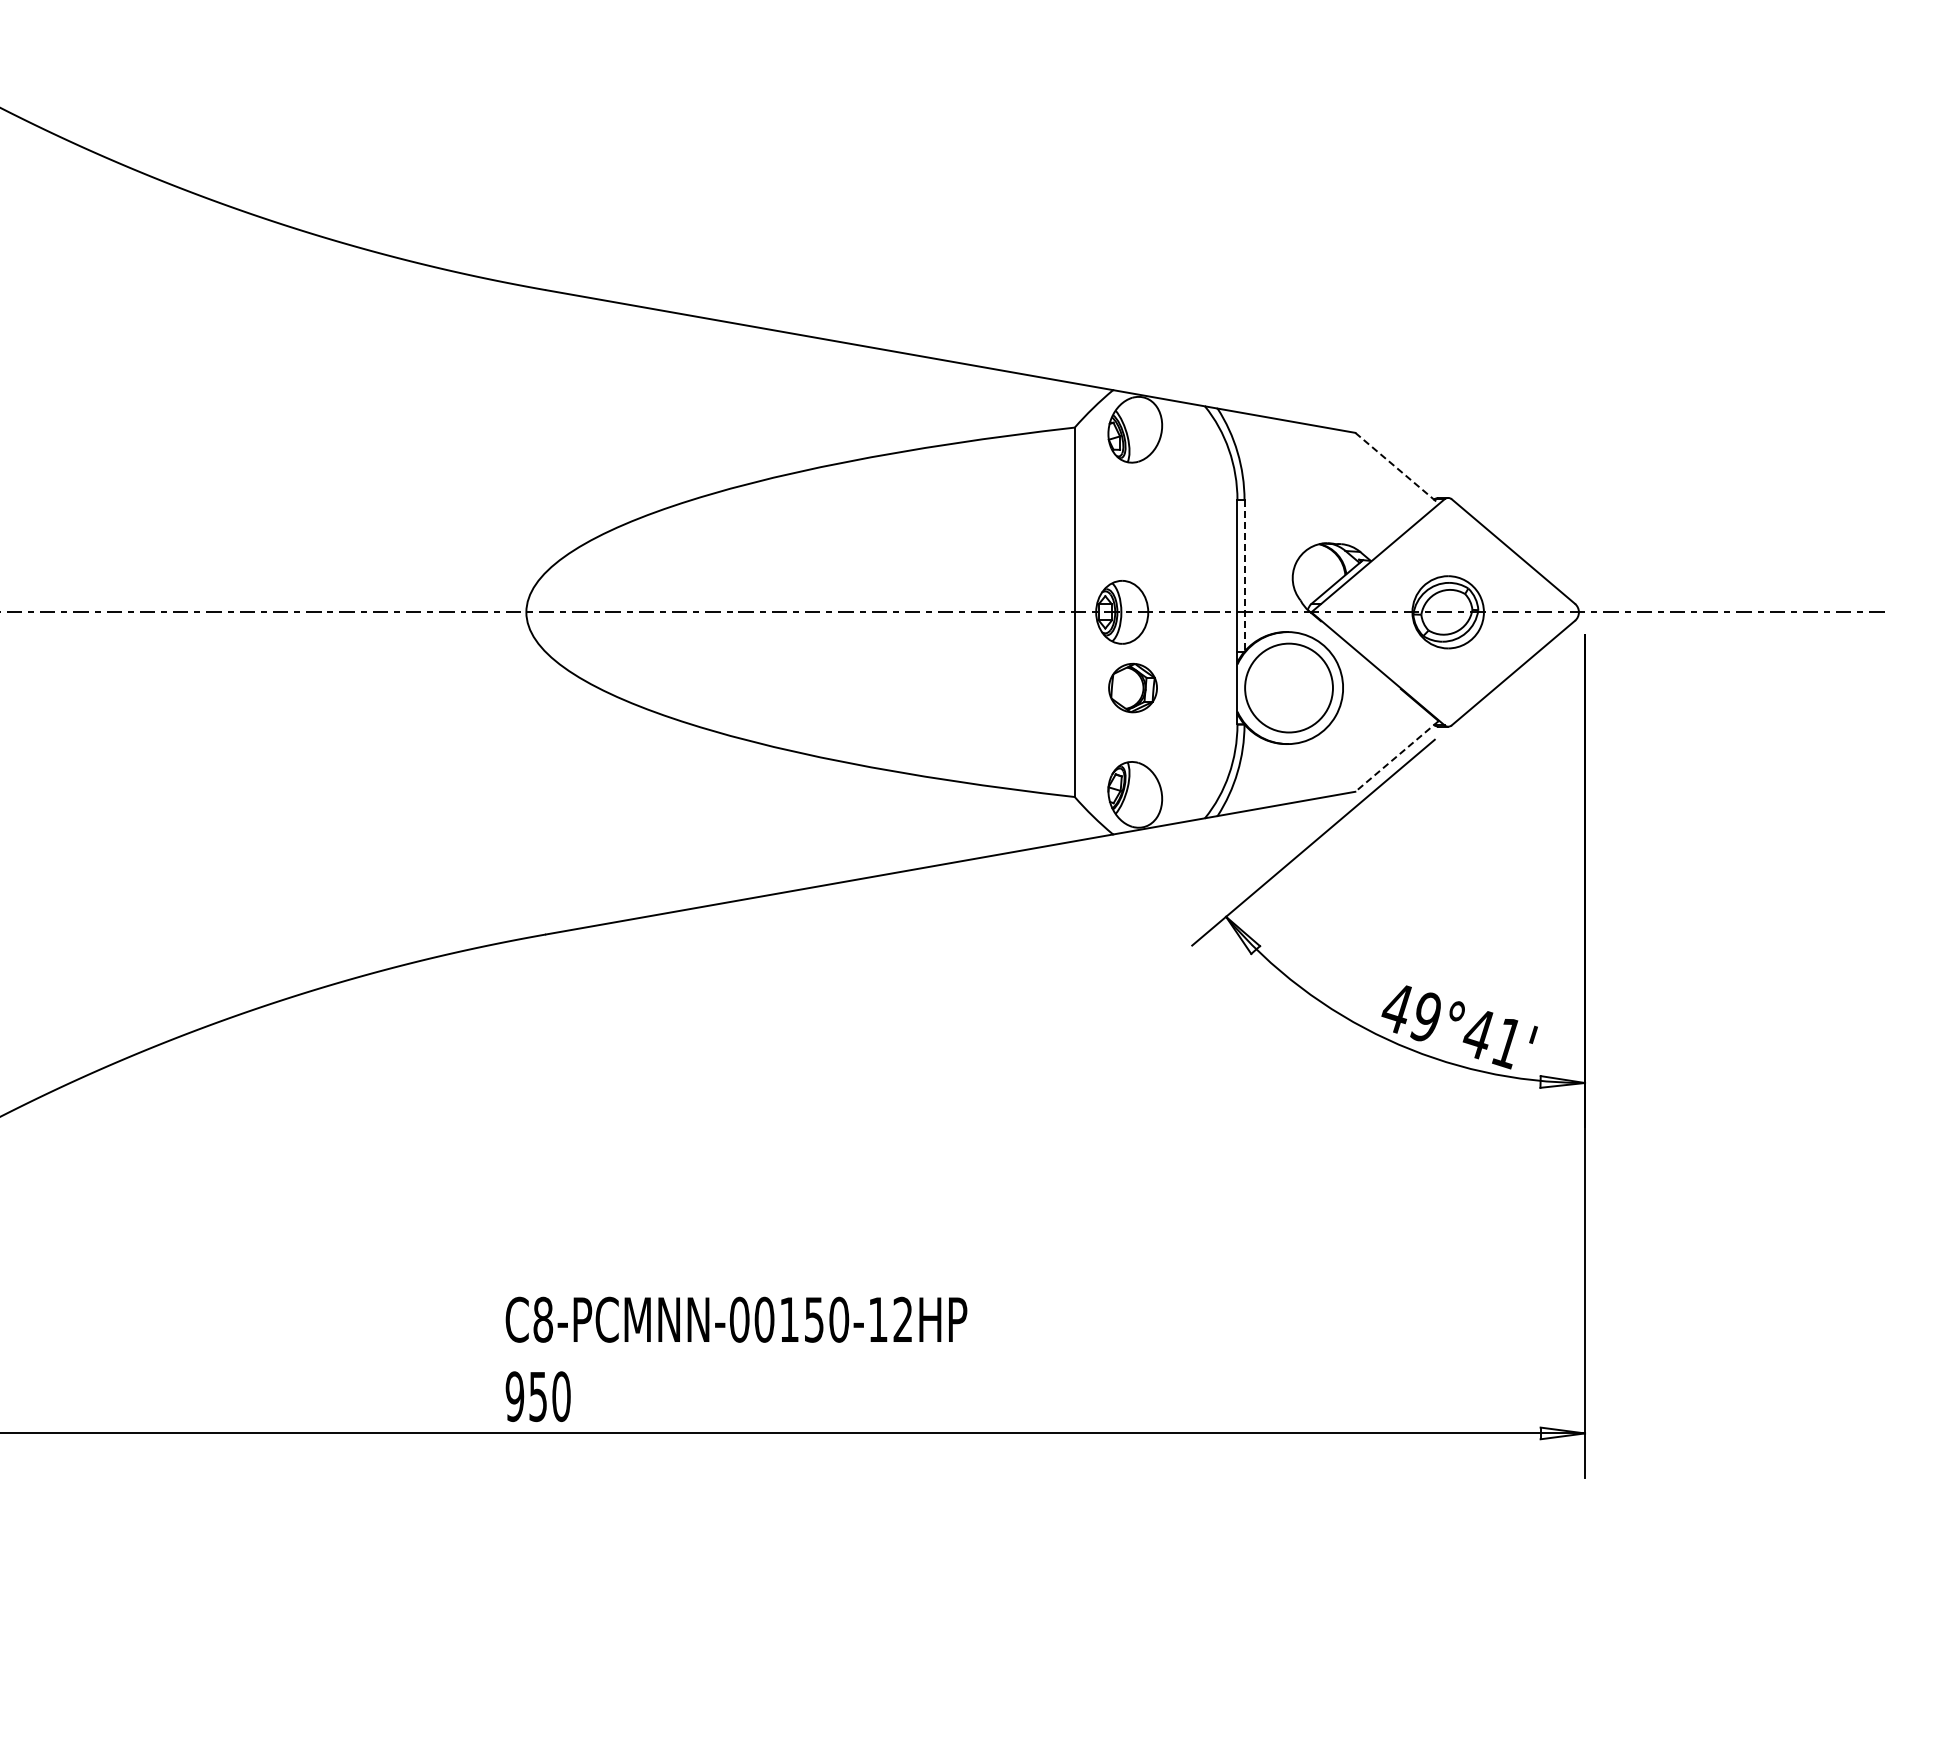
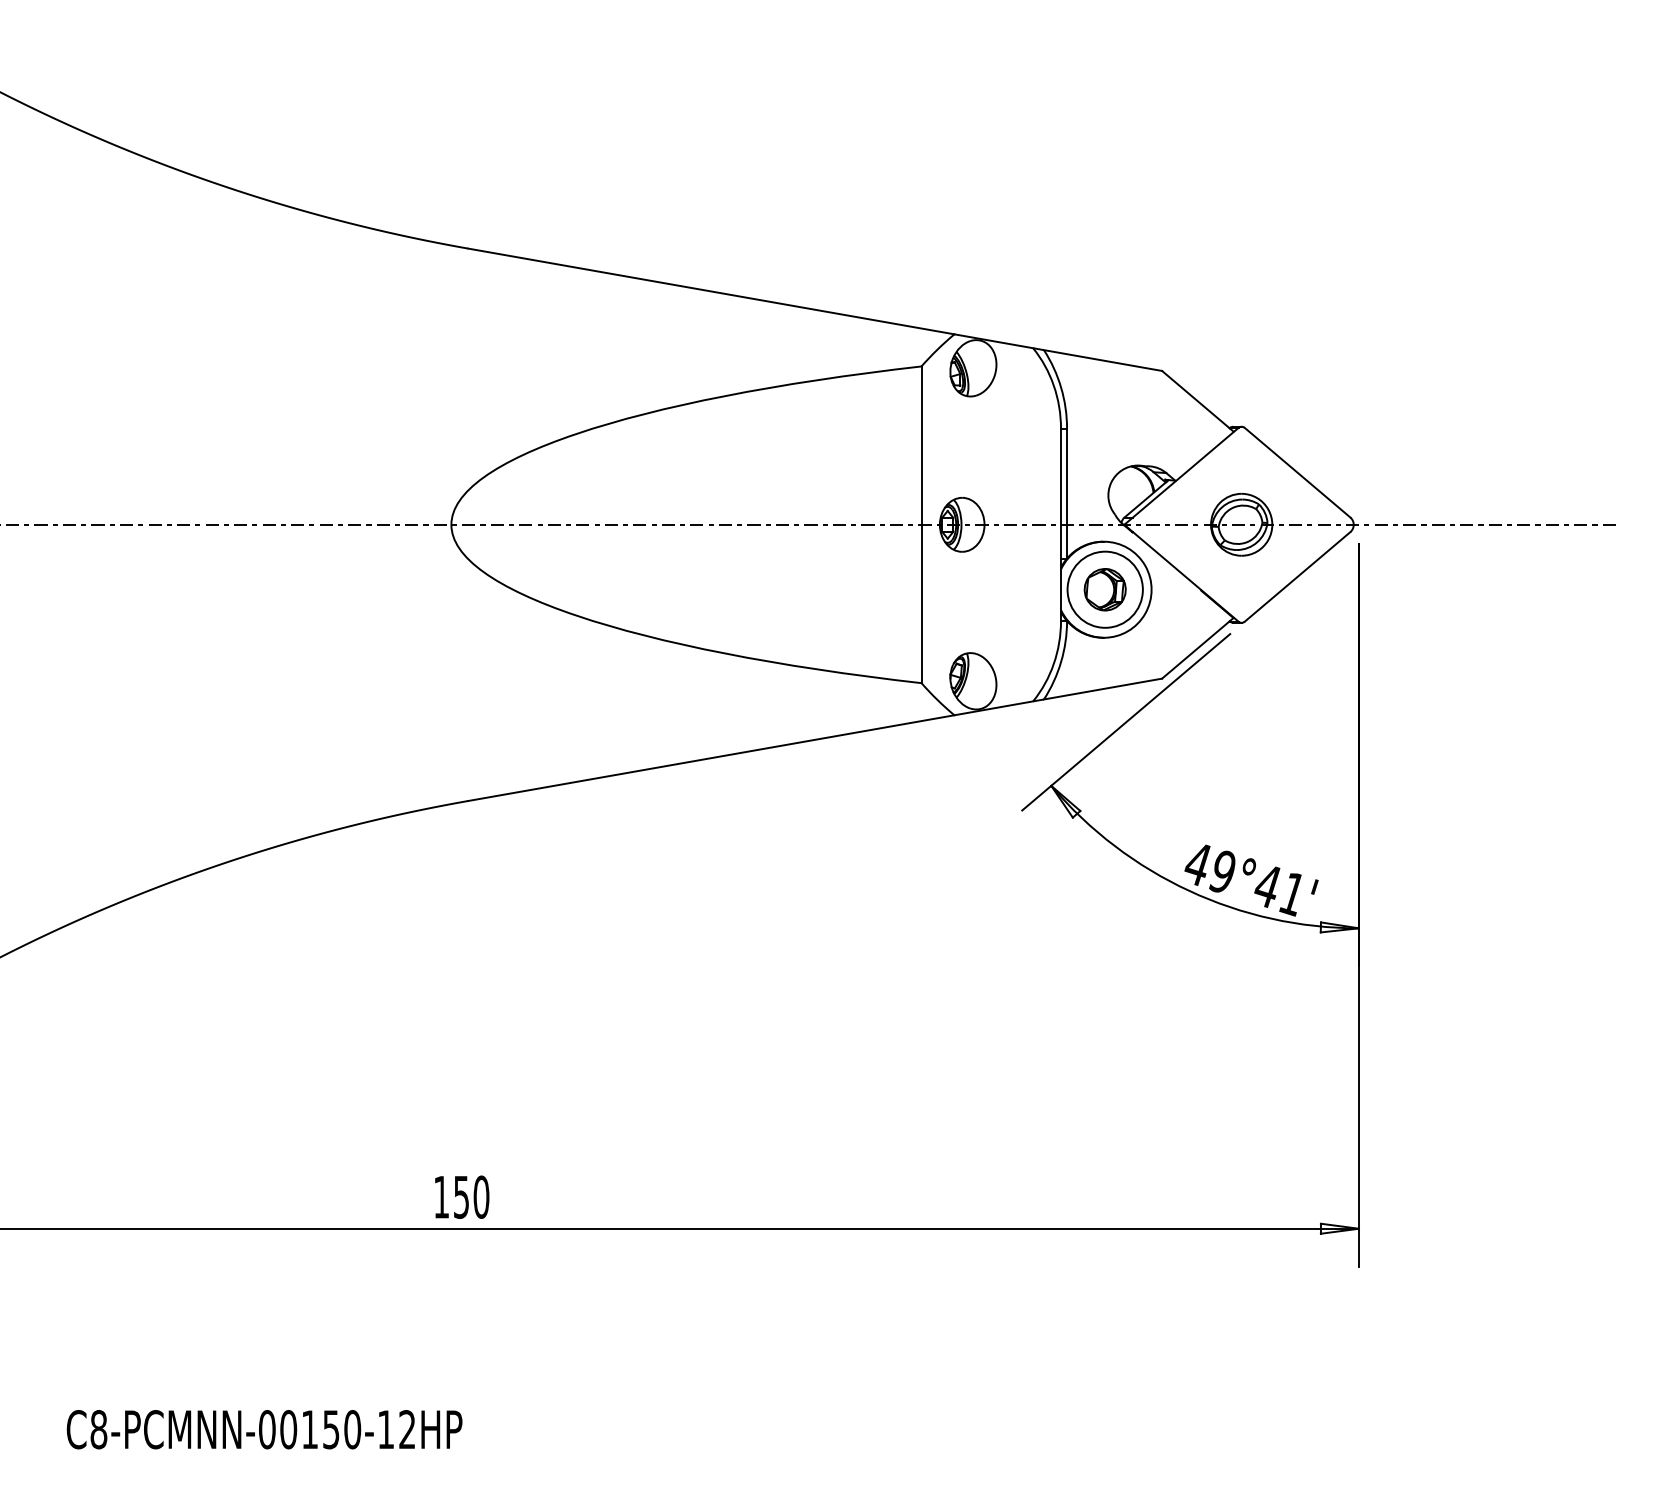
line: (1397, 468) -> (1198, 401), dashed -> solid
line: (1244, 575) -> (1067, 493), dashed -> solid
part: (1132, 687) -> (1104, 589), moved
line: (1397, 756) -> (1198, 648), dashed -> solid
text: (736, 1319) -> (264, 1429), moved
text: (514, 1396) -> (441, 1197), 950 -> 150

